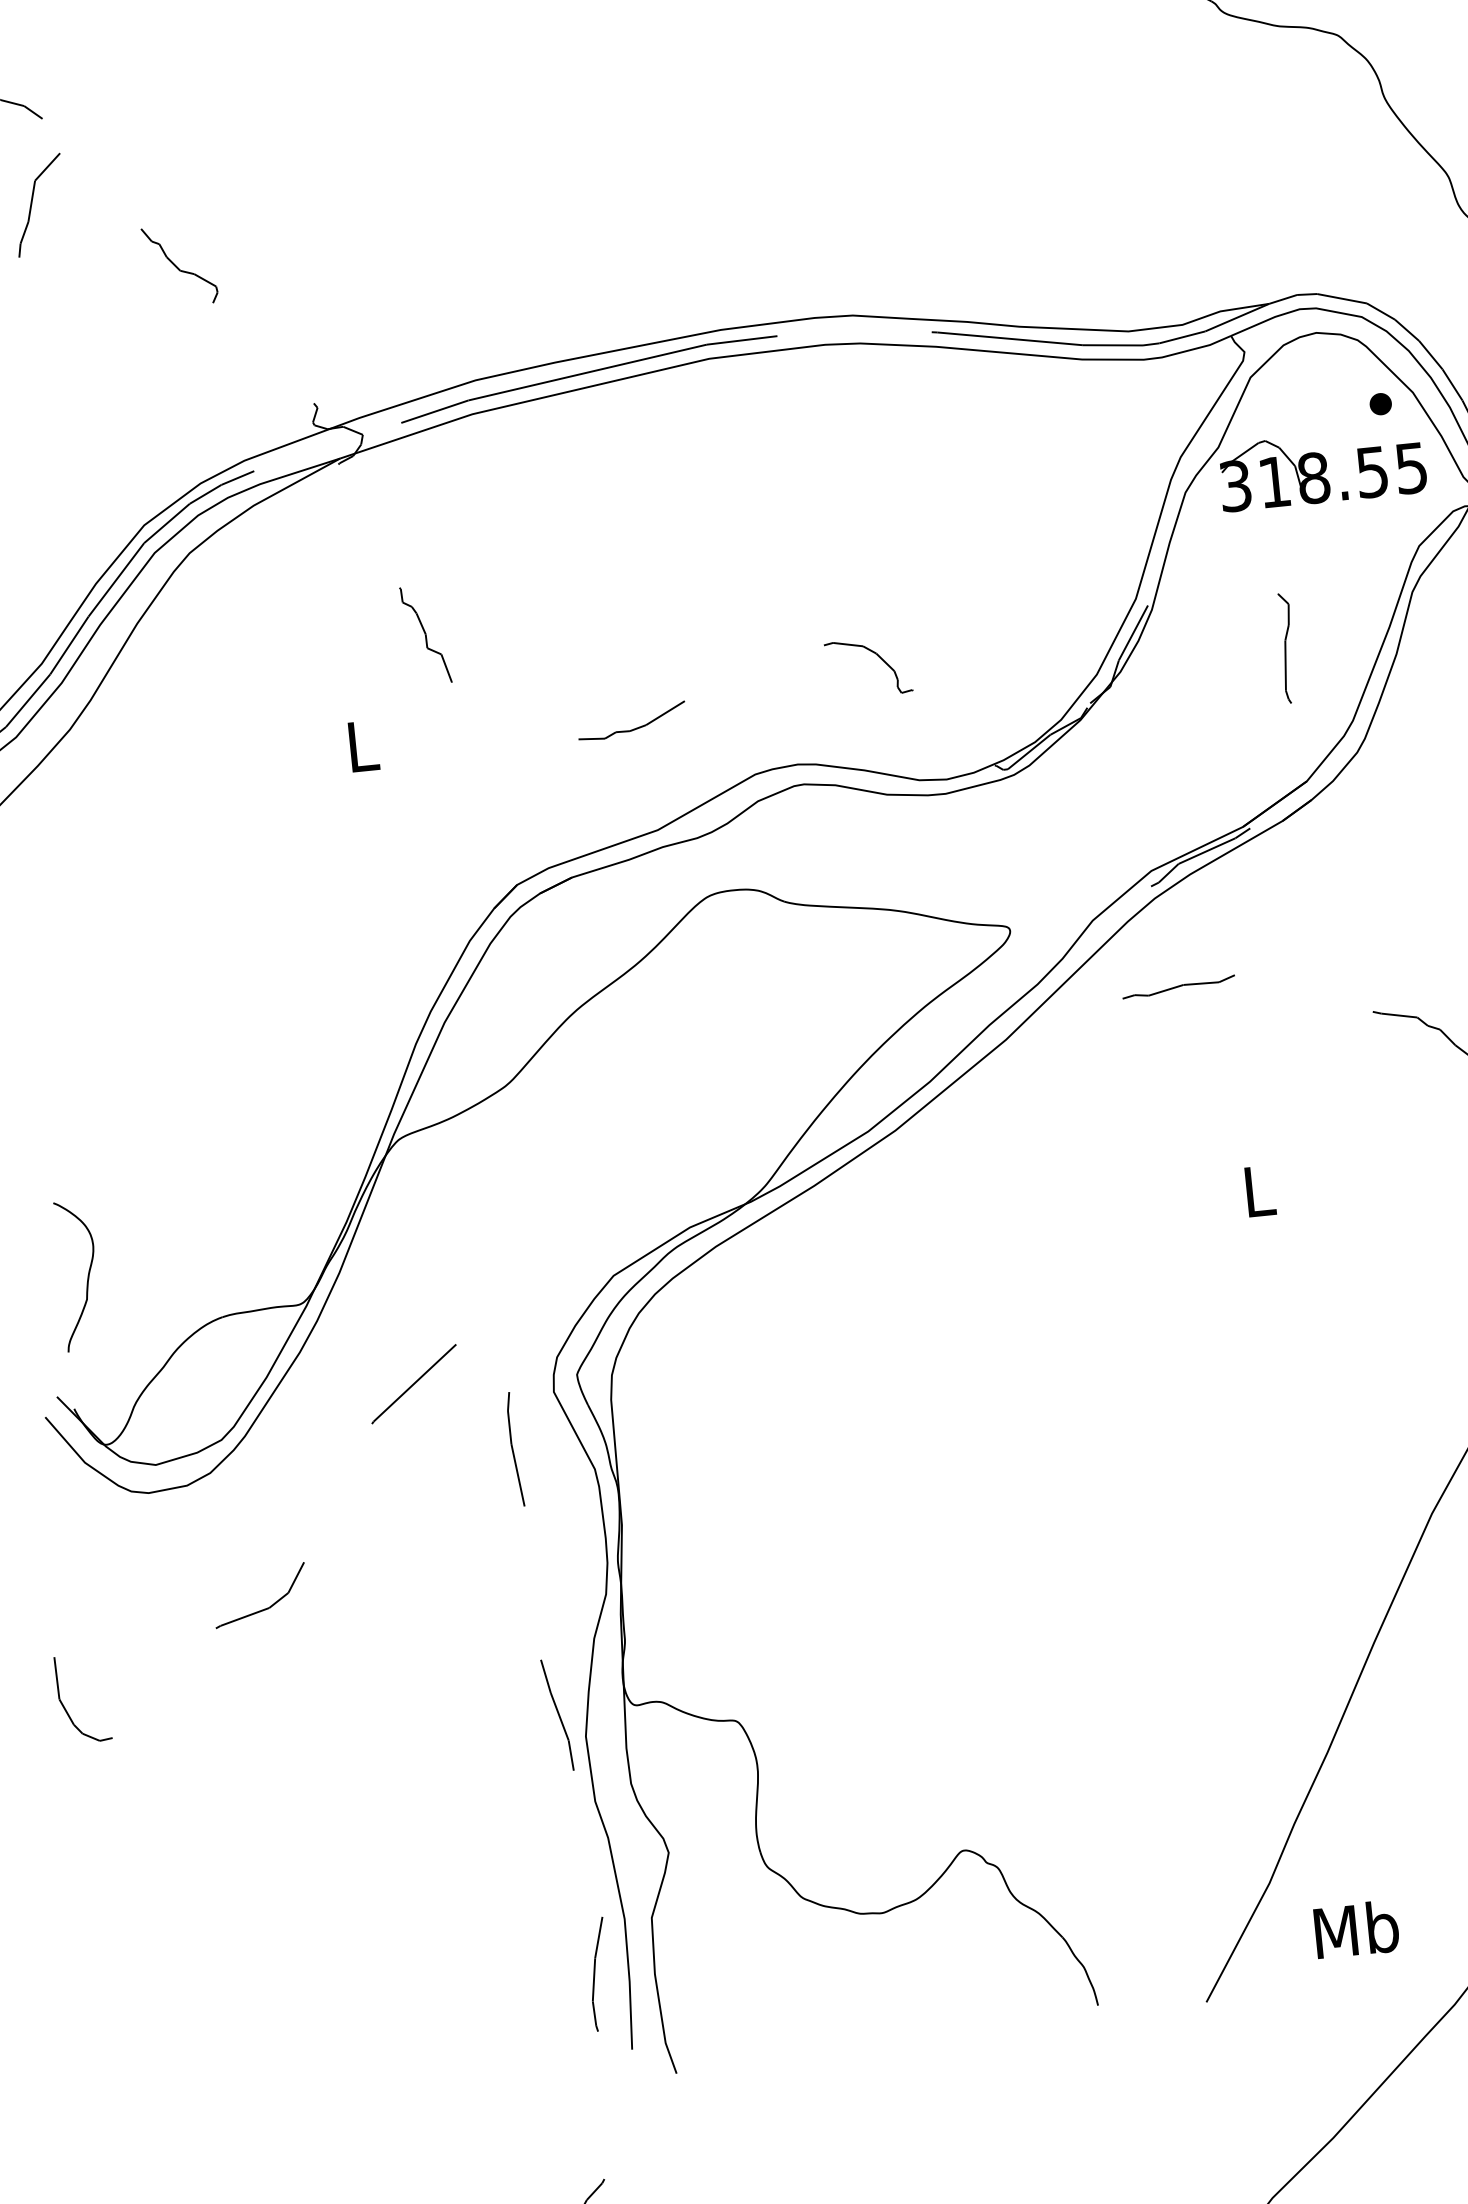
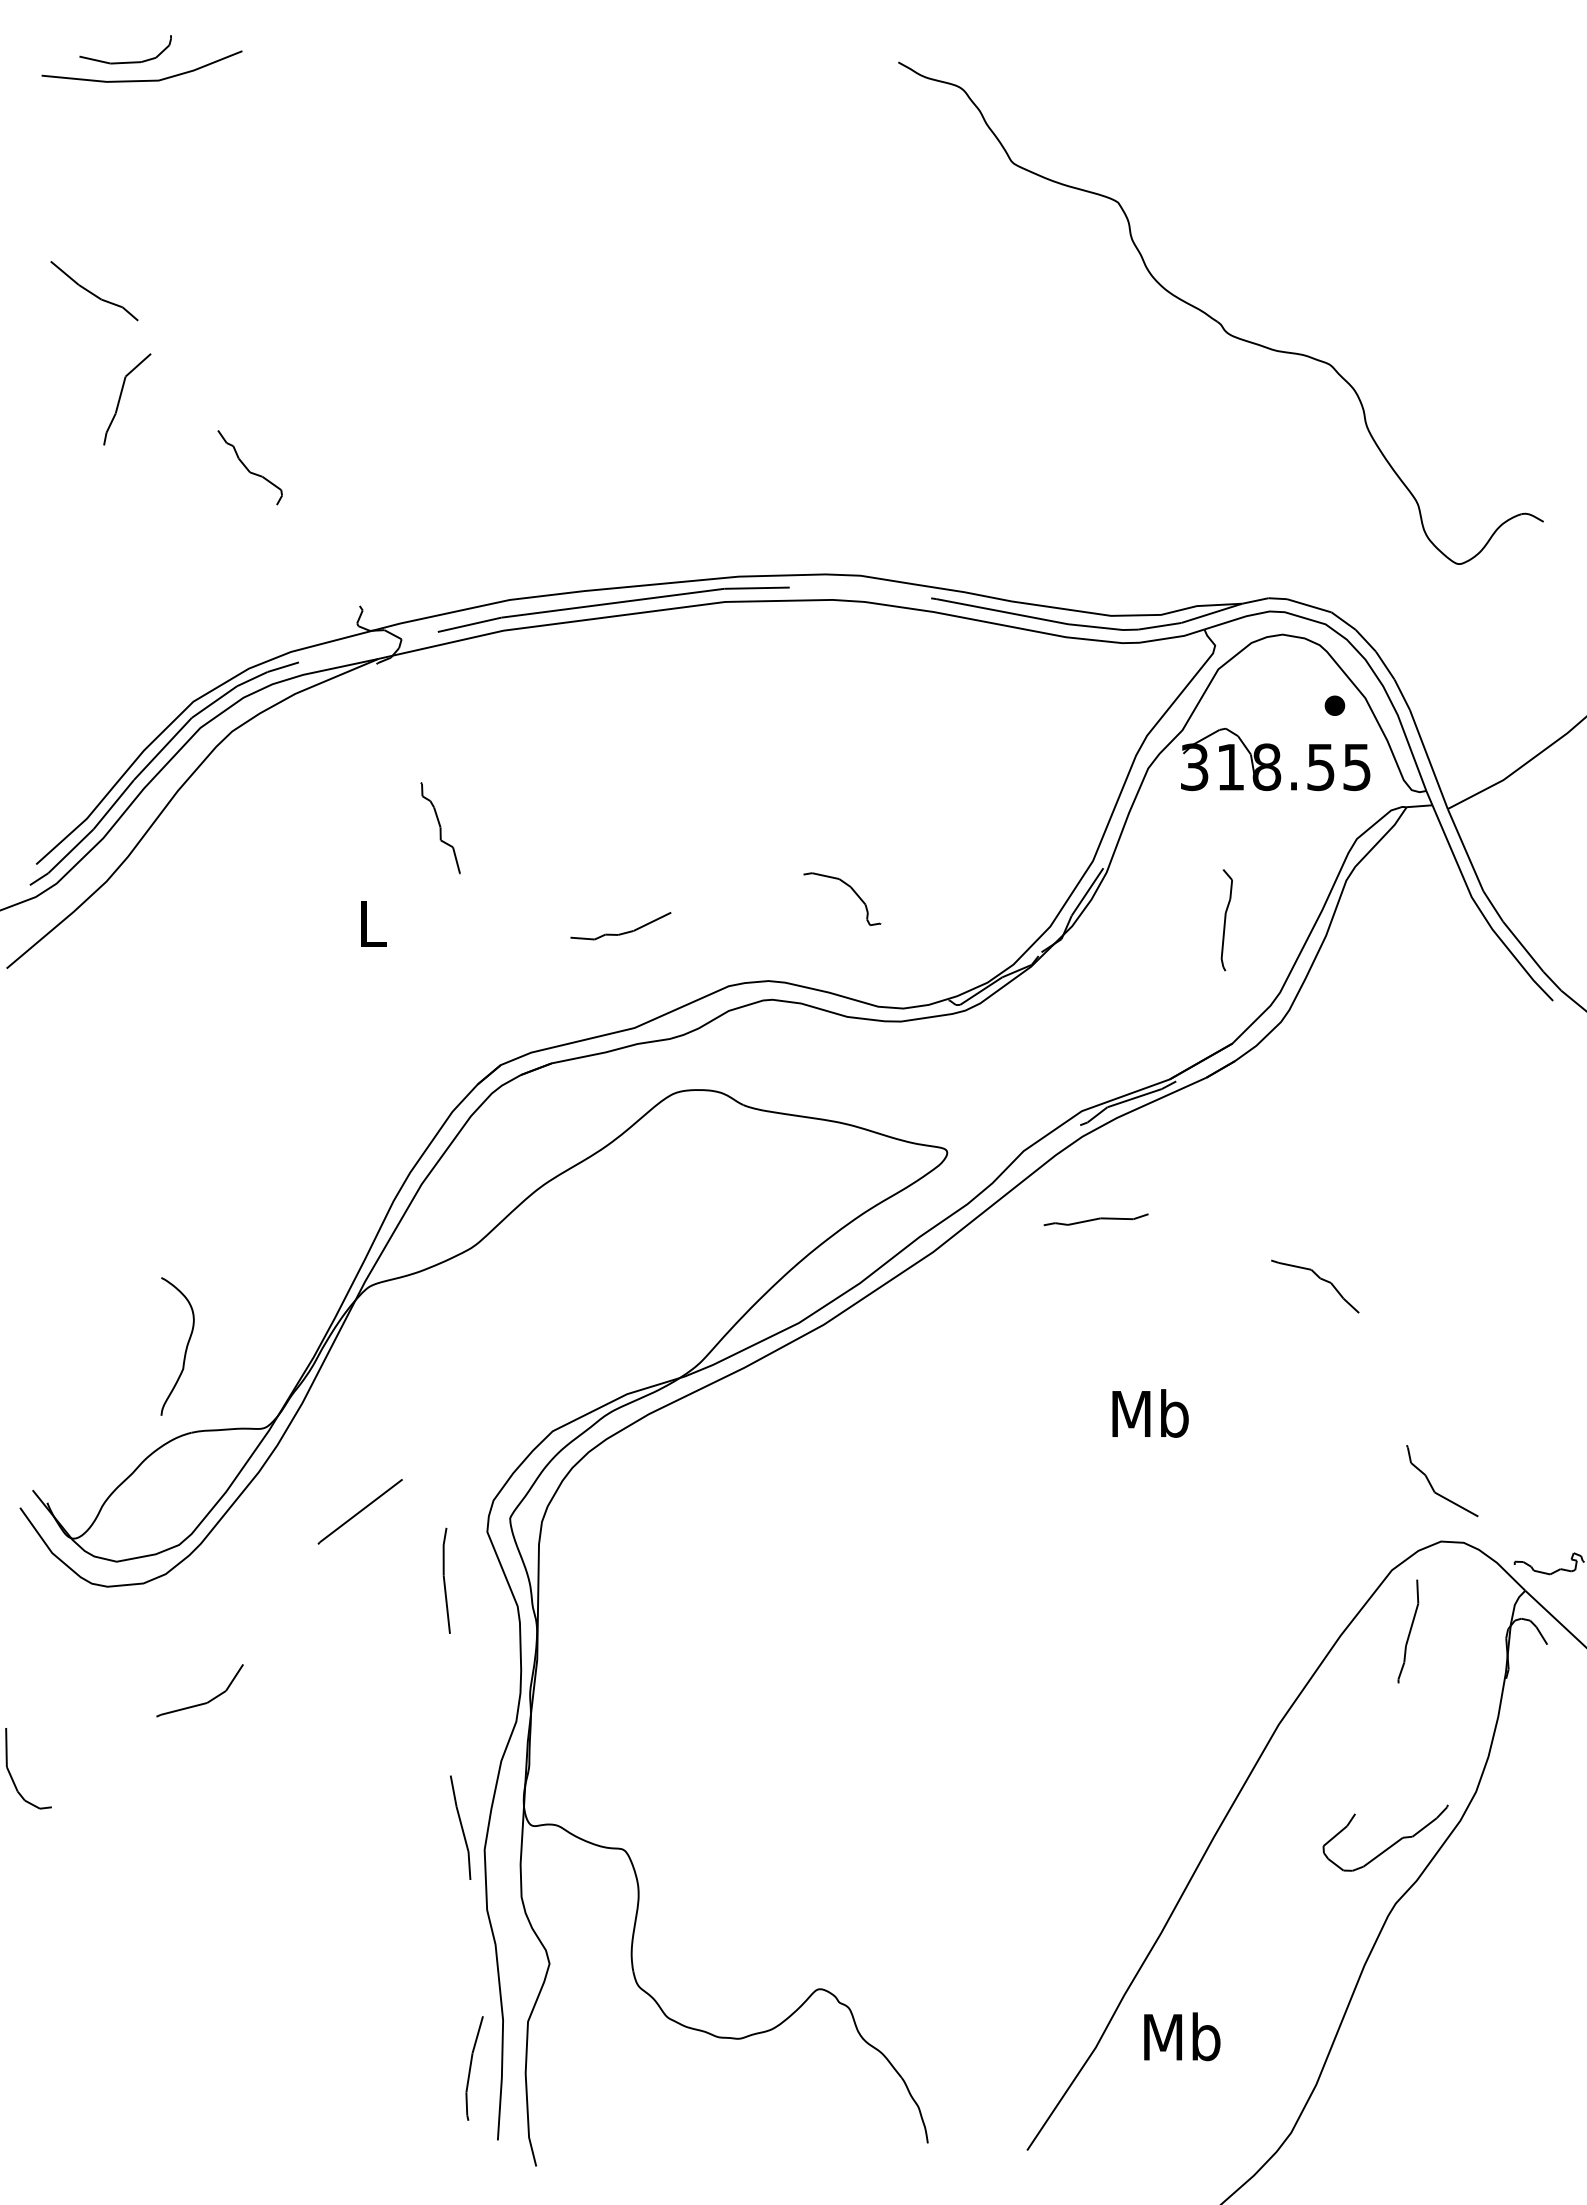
text: (1258, 1190) -> (1150, 1413), L -> Mb
curve: (87, 1276) -> (185, 1348), moved
text: (1356, 1929) -> (1182, 2036), moved

